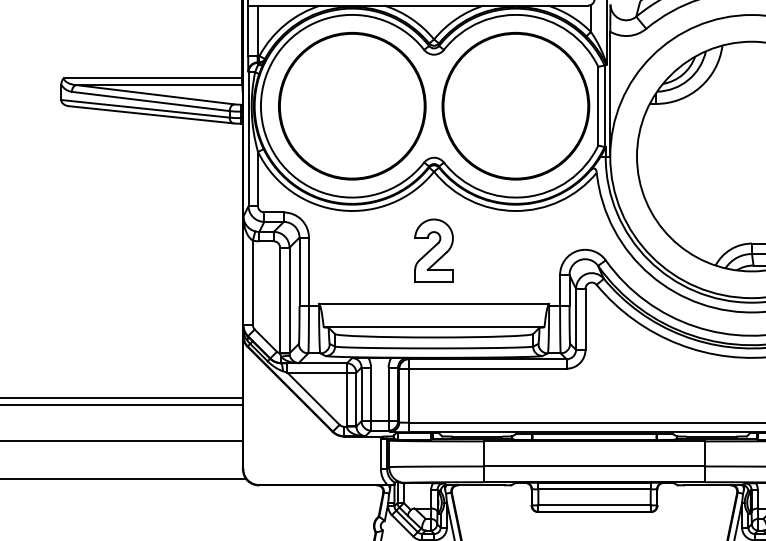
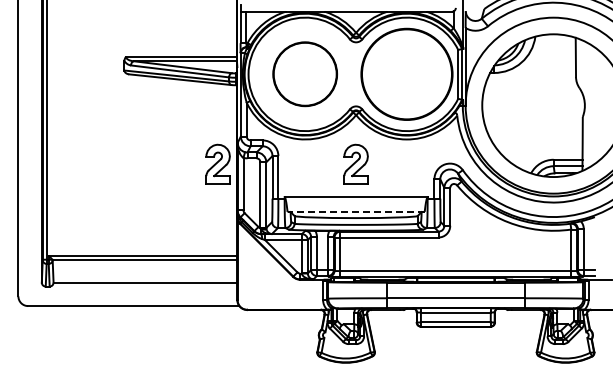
circle: (350, 104) -> (304, 73), size x0.7
part: (211, 249) -> (217, 163), added
line: (434, 326) -> (356, 211), solid -> dashed

